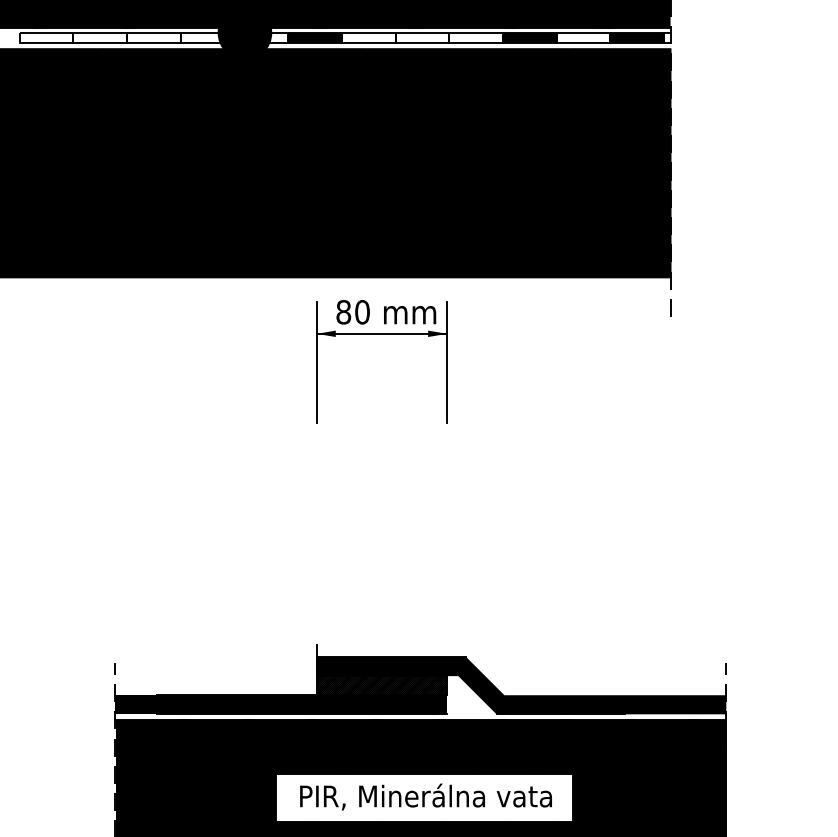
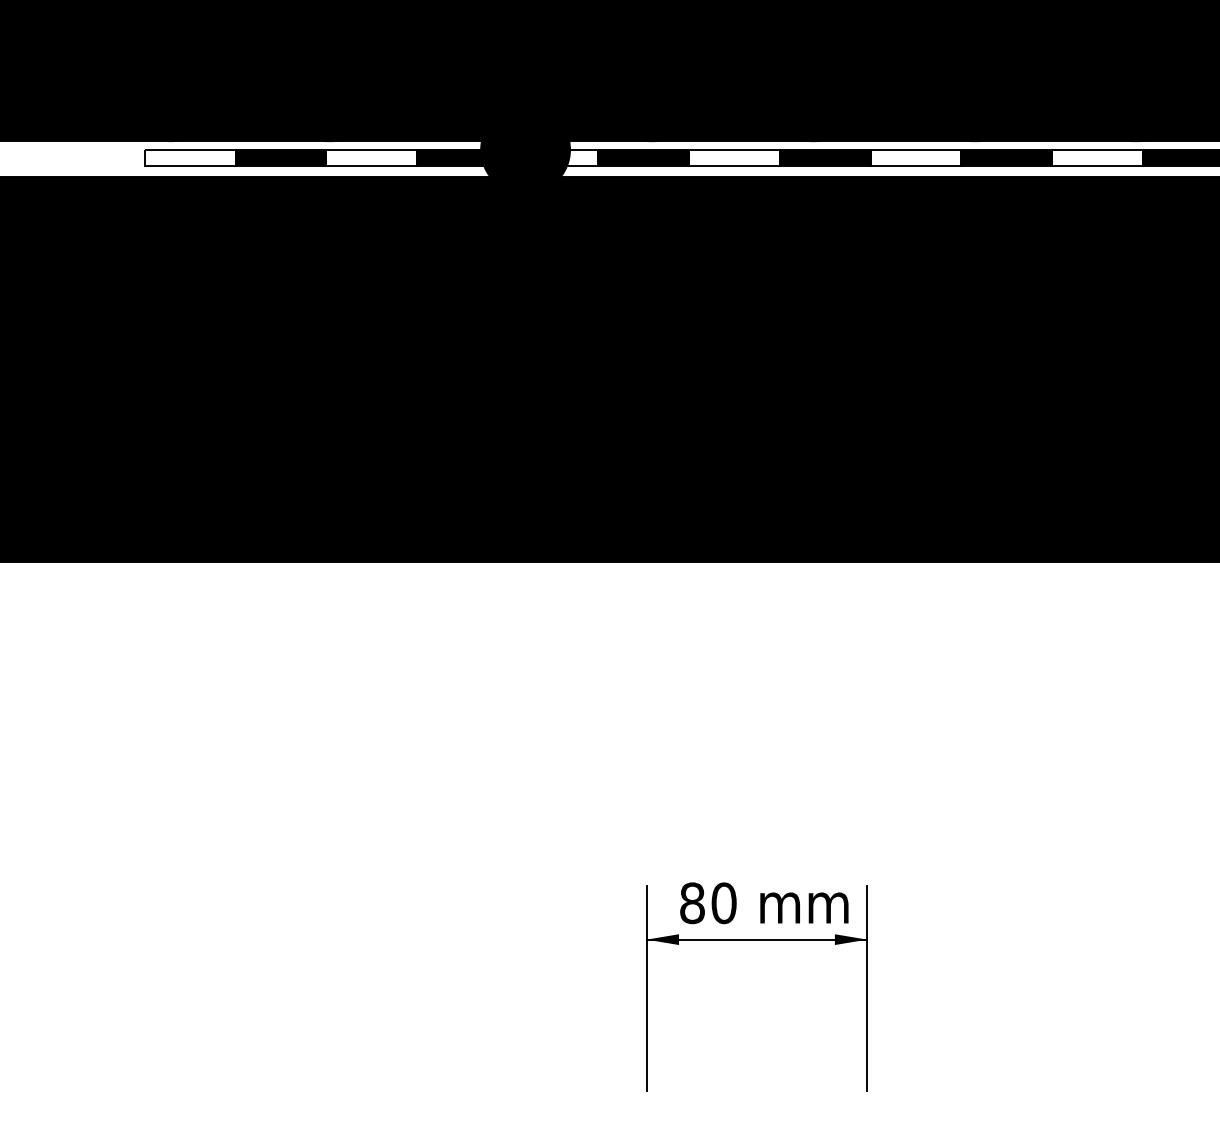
fill: (99, 37) -> (279, 157), added
fill: (207, 37) -> (462, 157), added
fill: (422, 37) -> (825, 157), added
part: (381, 334) -> (756, 940), moved

